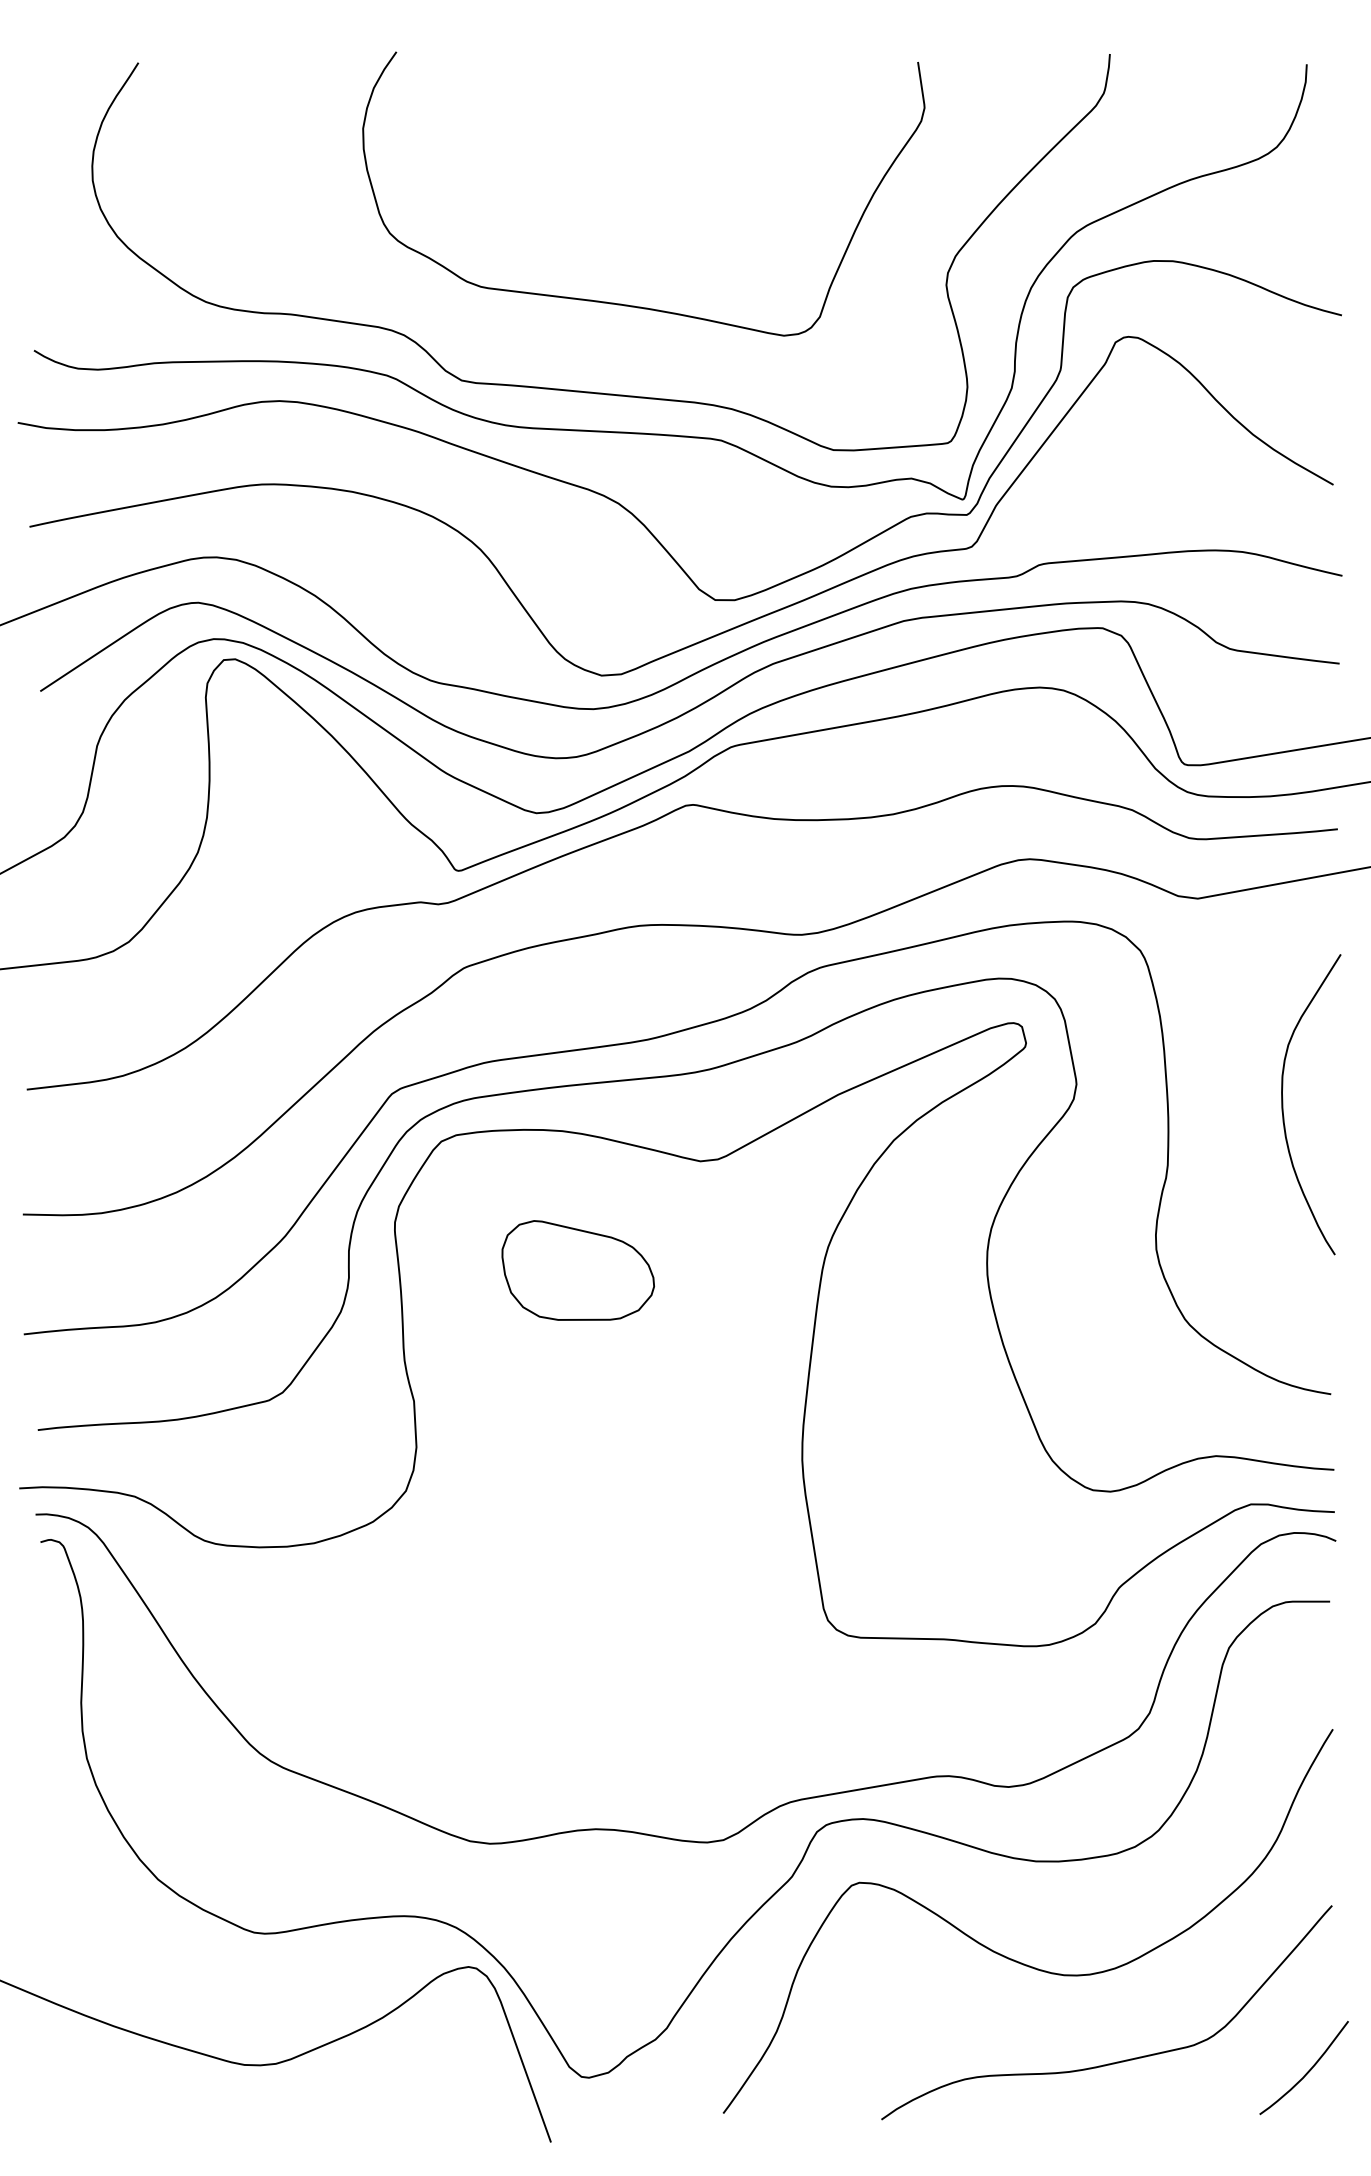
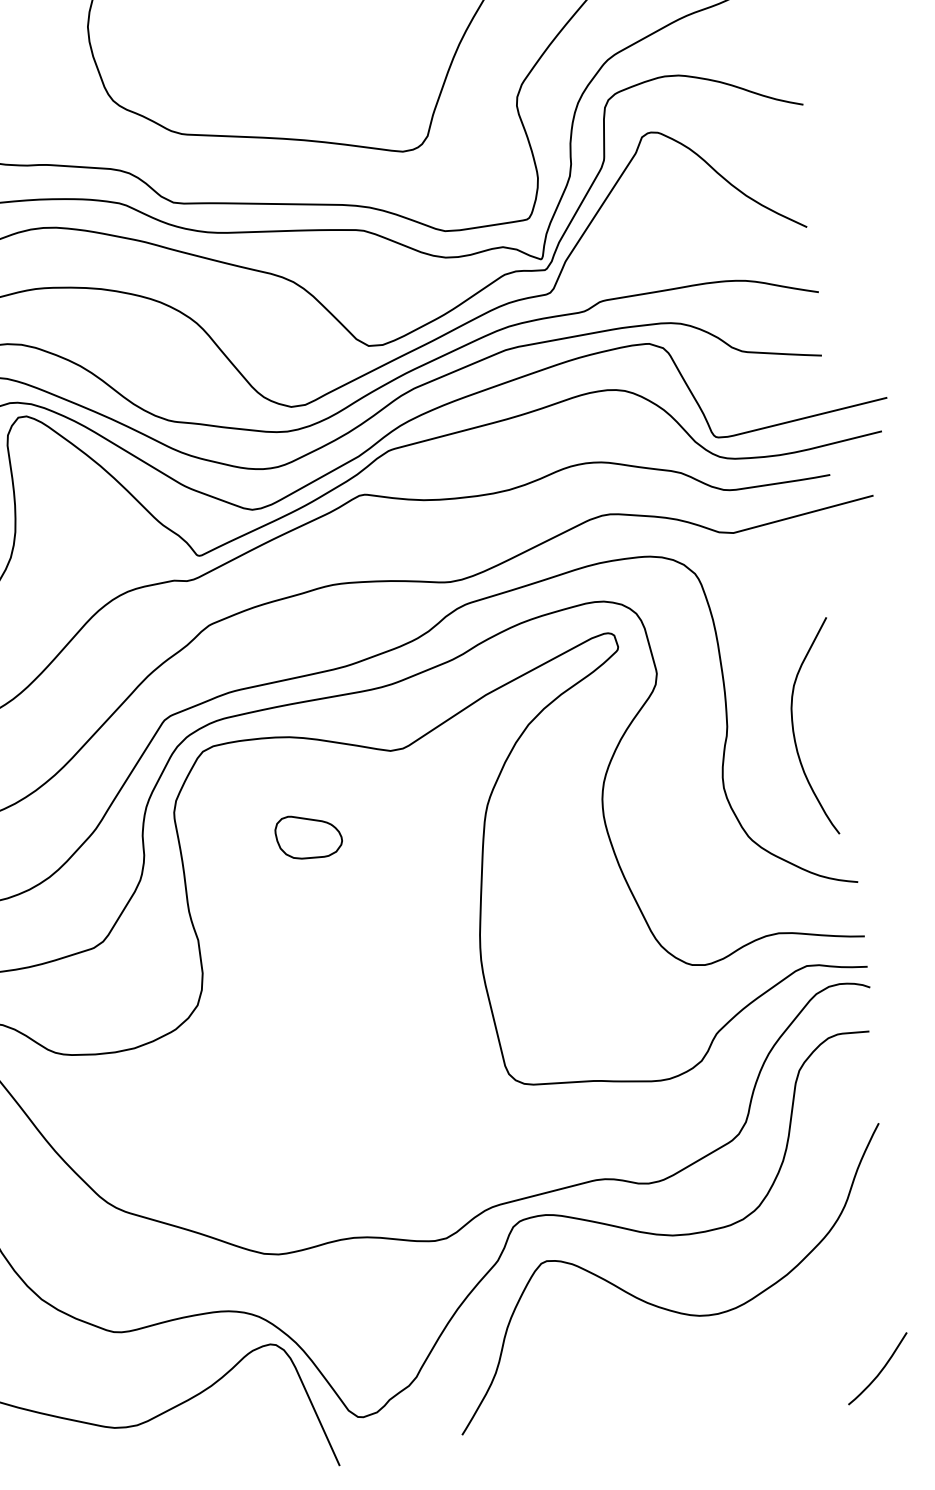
curve: (1283, 1104) -> (793, 728), moved
part: (577, 1270) -> (308, 836), size x0.6
curve: (1116, 2061) -> (742, 1374), removed

